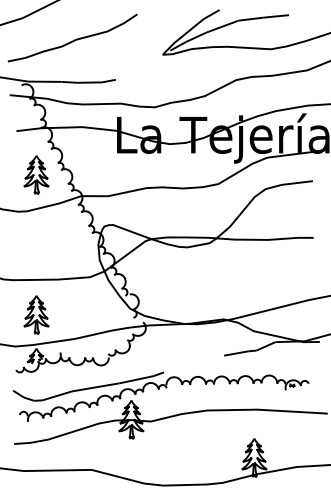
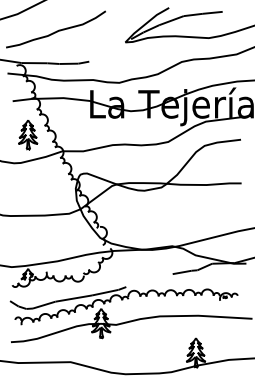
part: (36, 314) -> (28, 242), removed

